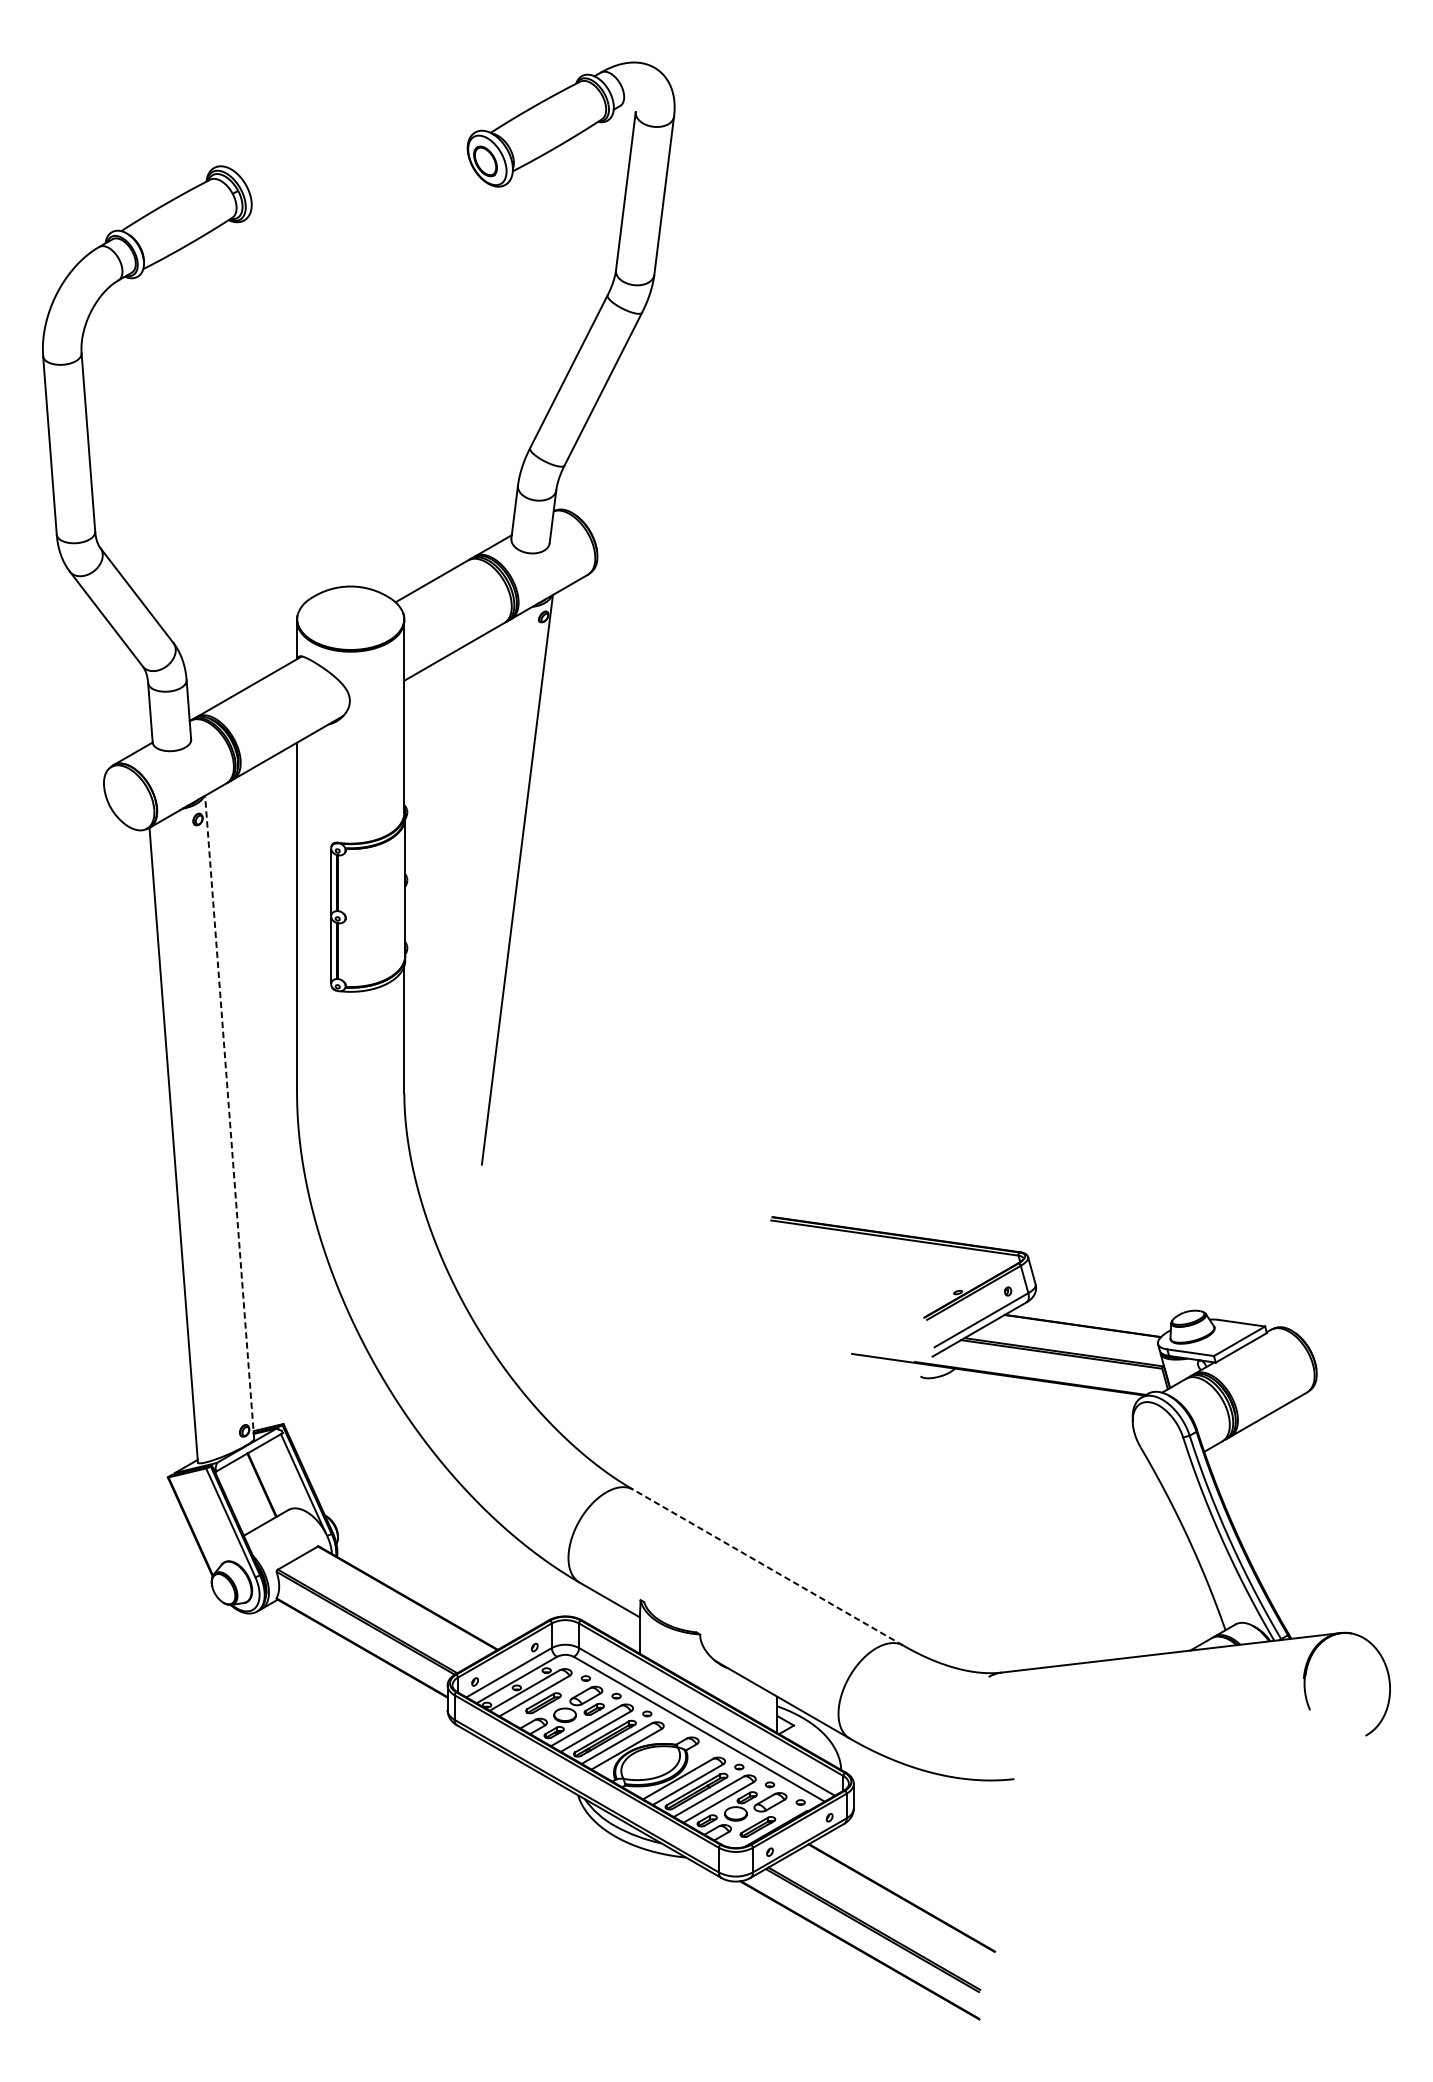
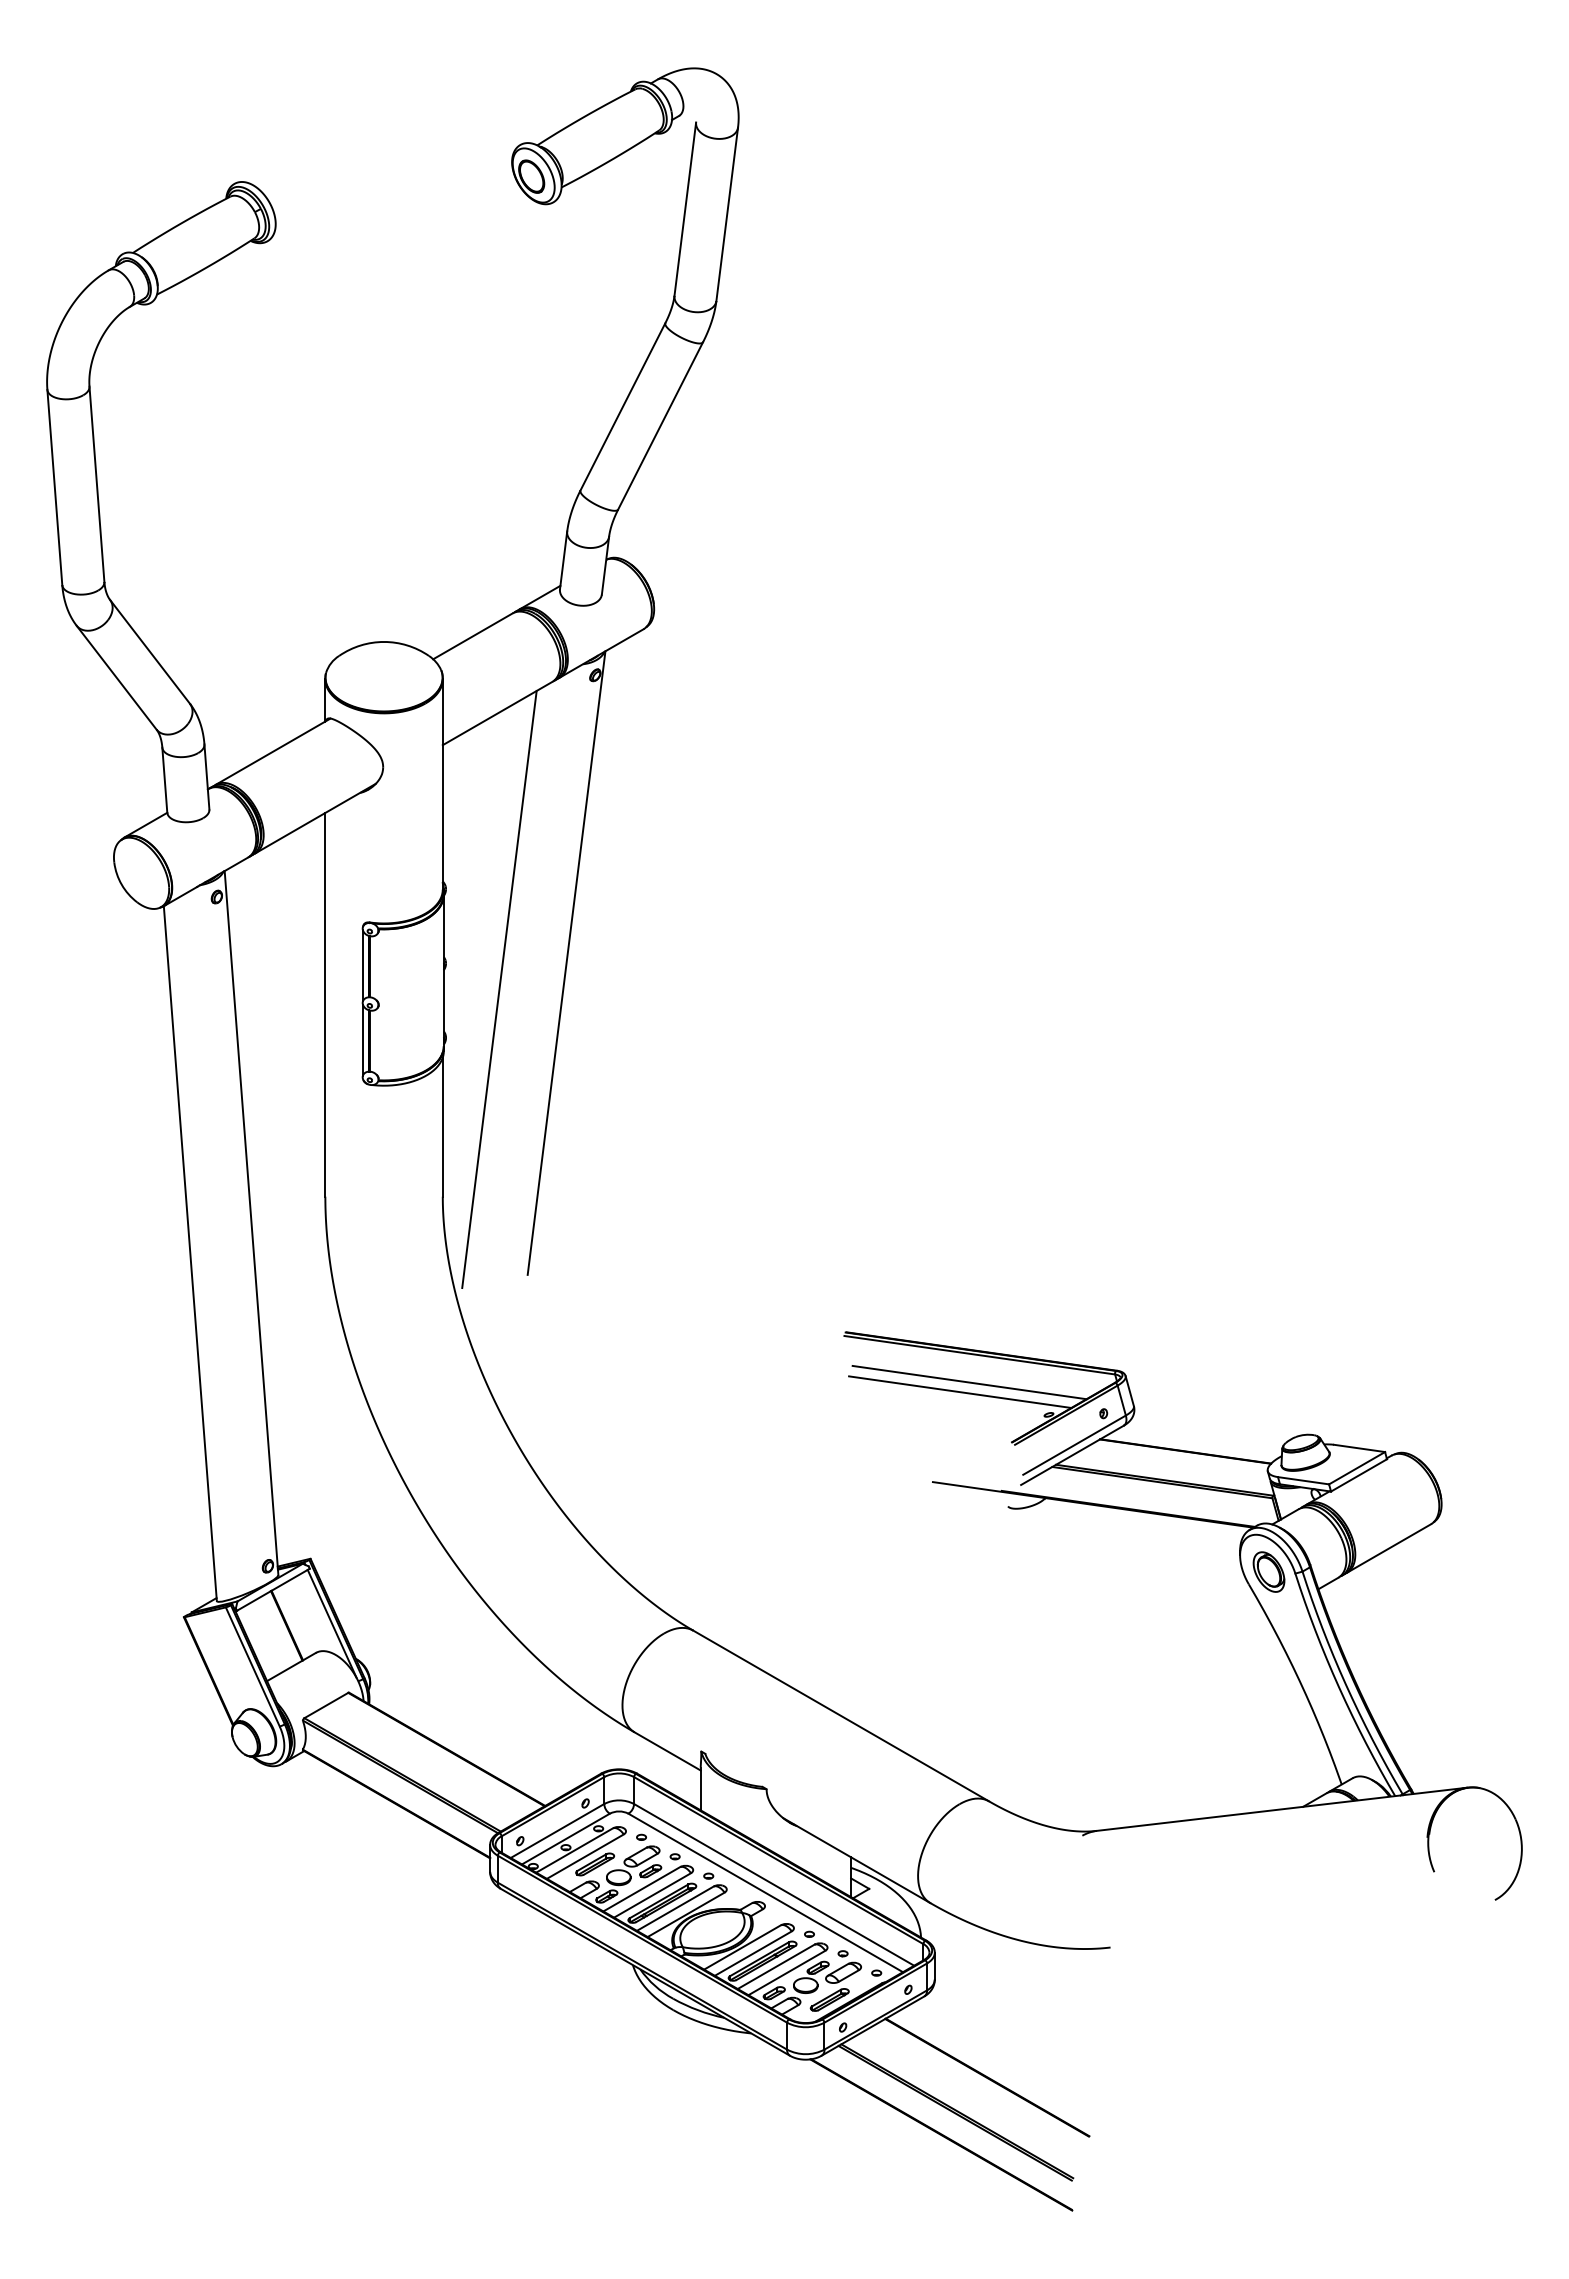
line: (456, 903) -> (499, 989), added
line: (229, 1116) -> (251, 1222), dashed -> solid
line: (885, 1262) -> (969, 1382), added
line: (877, 1271) -> (960, 1391), added
part: (1158, 1435) -> (1268, 1571), added
line: (768, 1567) -> (841, 1715), dashed -> solid

